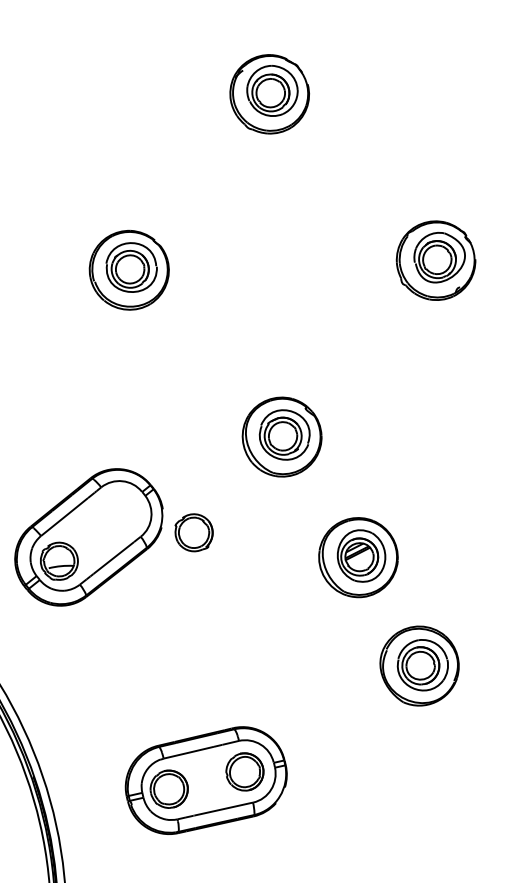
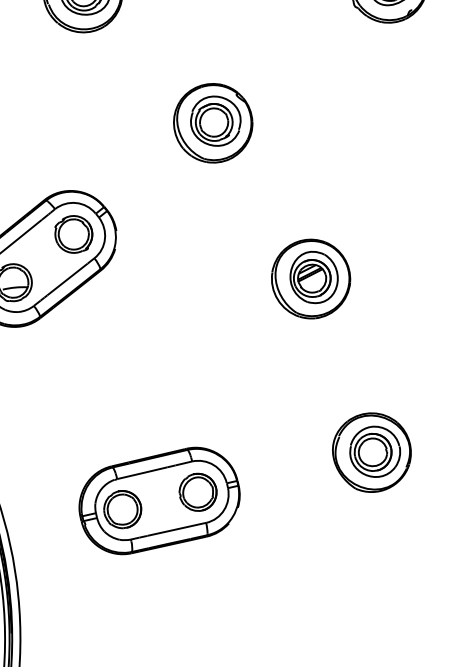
part: (281, 436) -> (212, 122), moved
part: (193, 532) -> (73, 234), moved
part: (419, 665) -> (371, 452), moved

